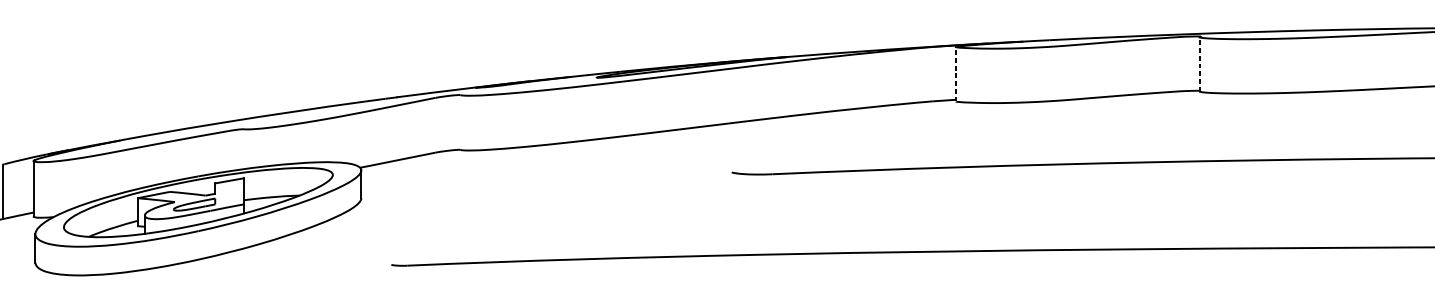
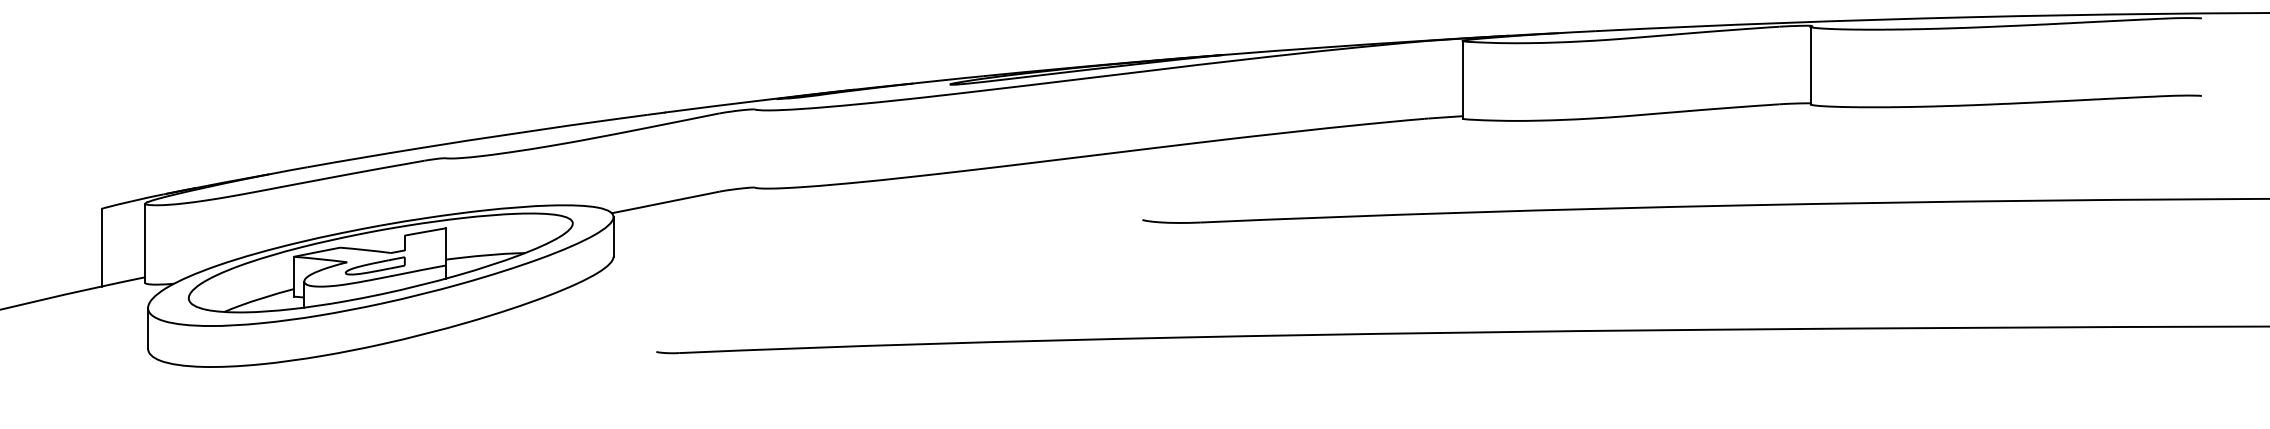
line: (1199, 64) -> (1810, 65), dashed -> solid
line: (955, 74) -> (1462, 79), dashed -> solid

